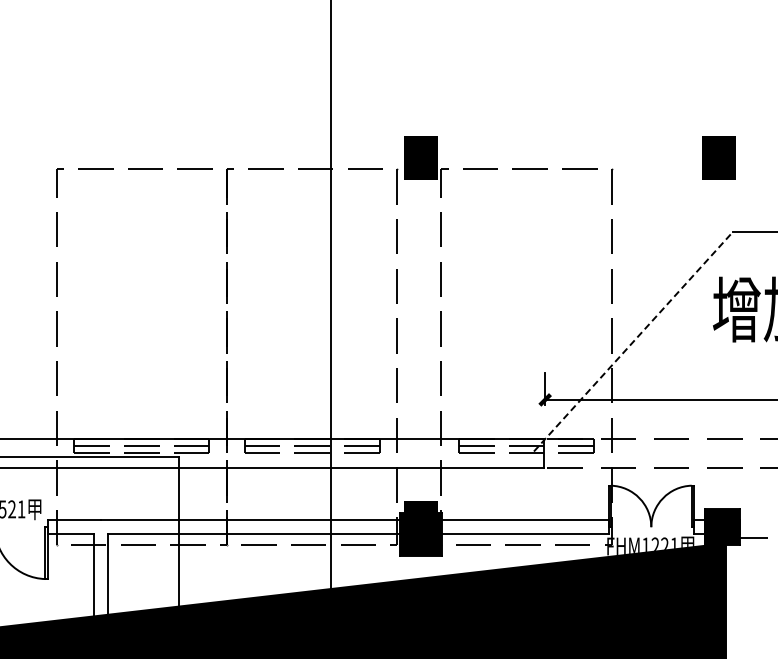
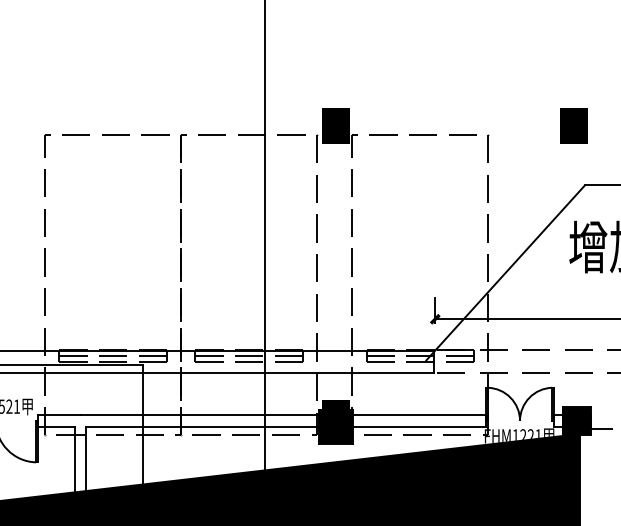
line: (633, 341) -> (505, 272), dashed -> solid

